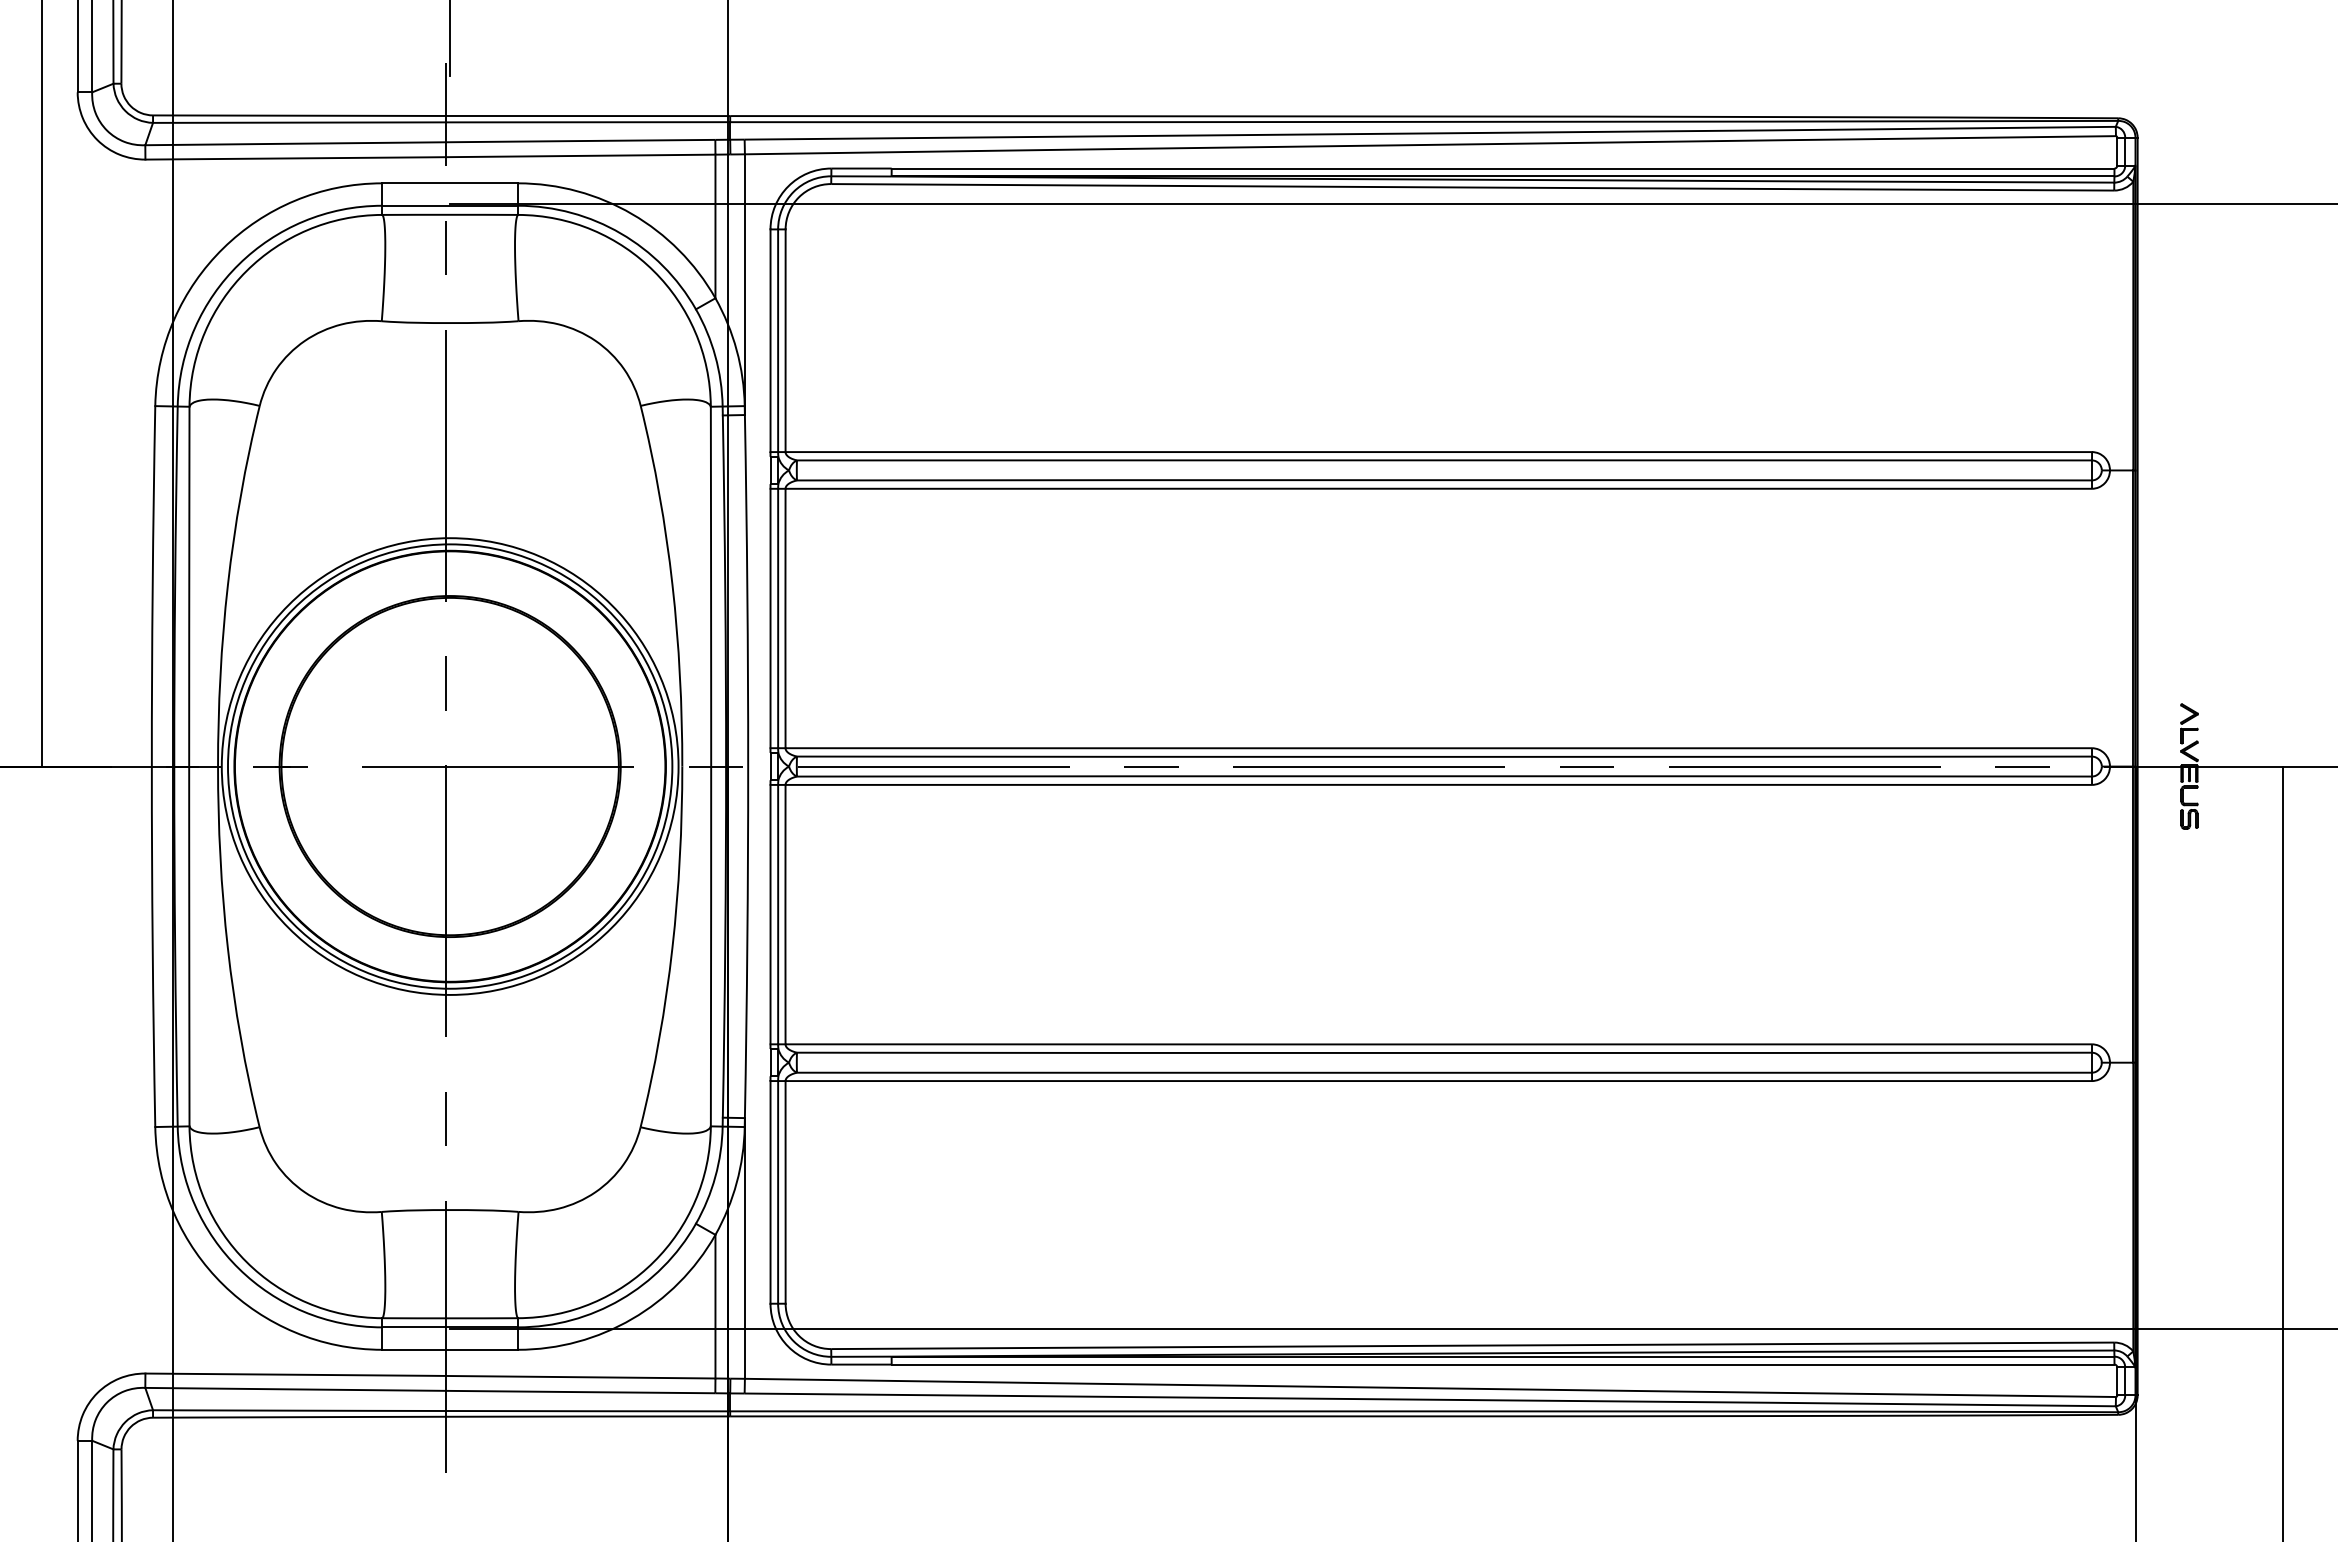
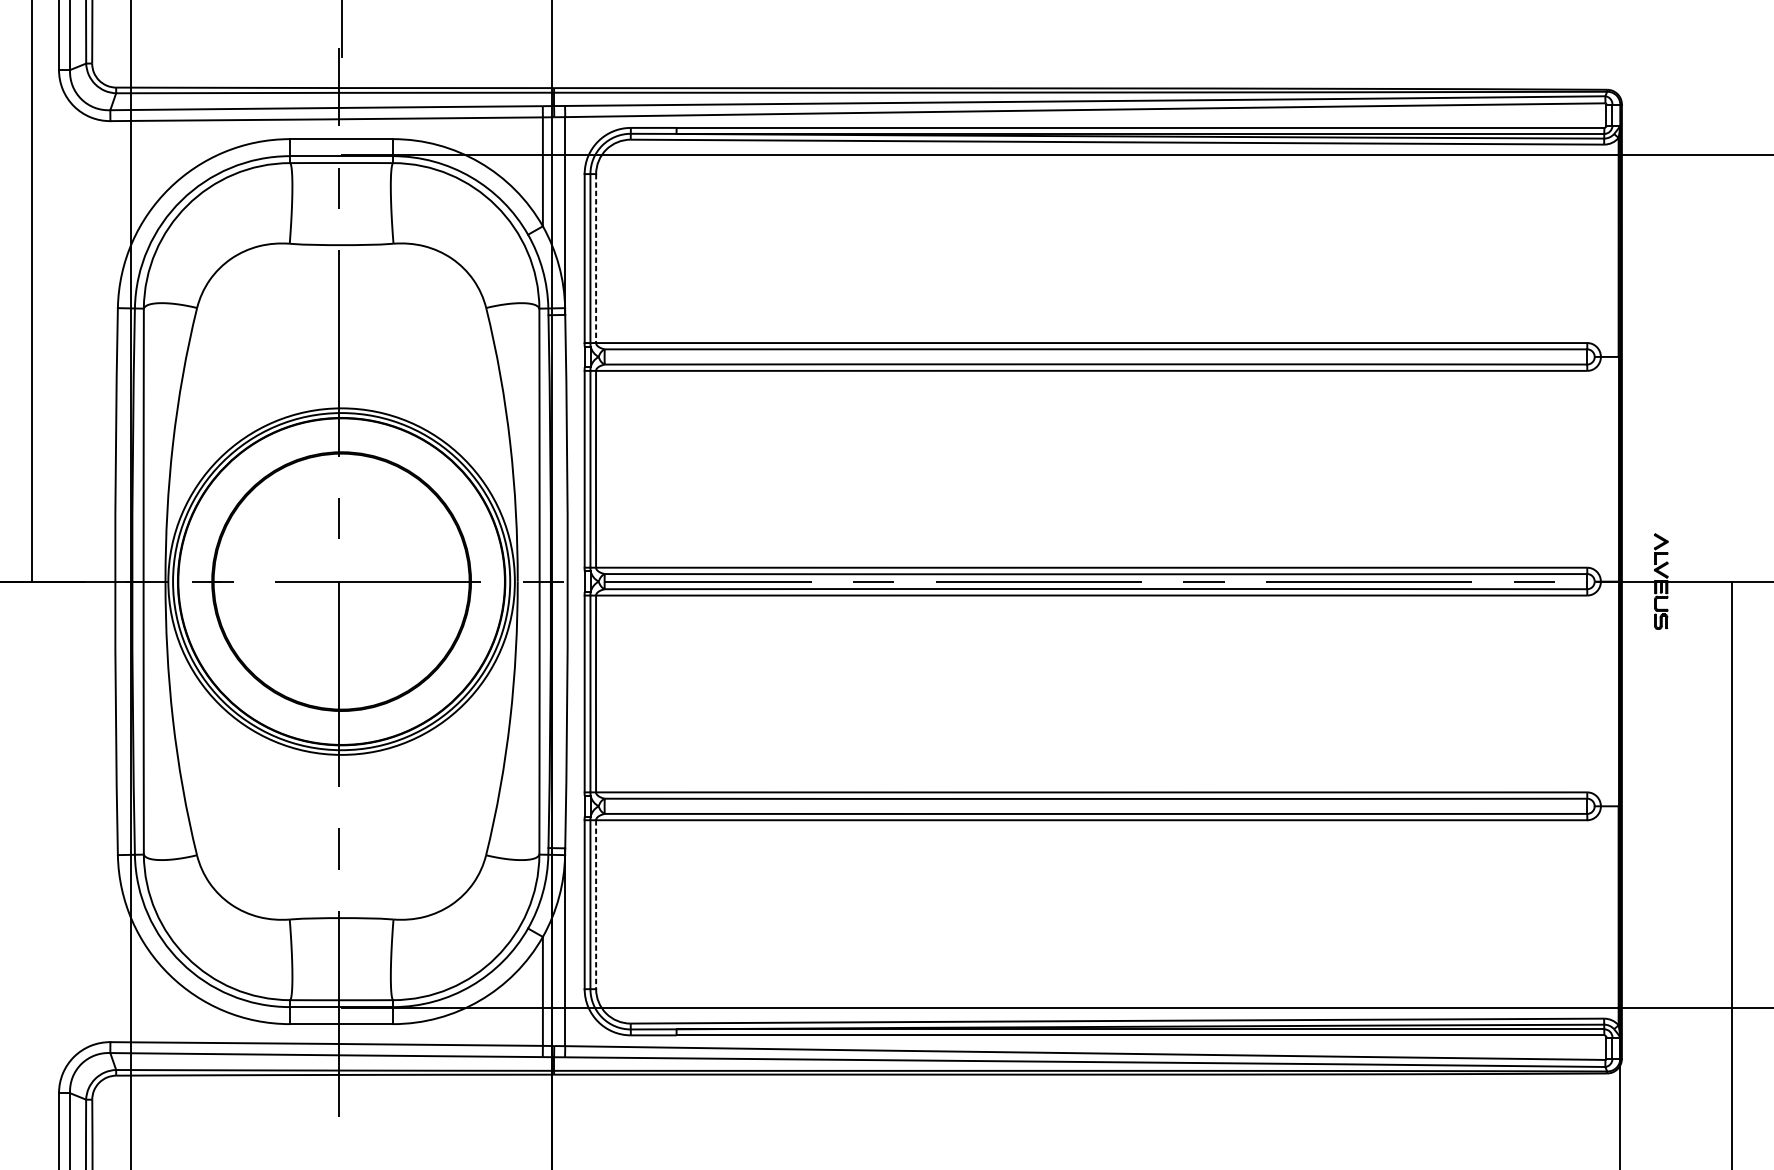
line: (785, 341) -> (596, 259), solid -> dashed
line: (785, 1192) -> (596, 904), solid -> dashed

